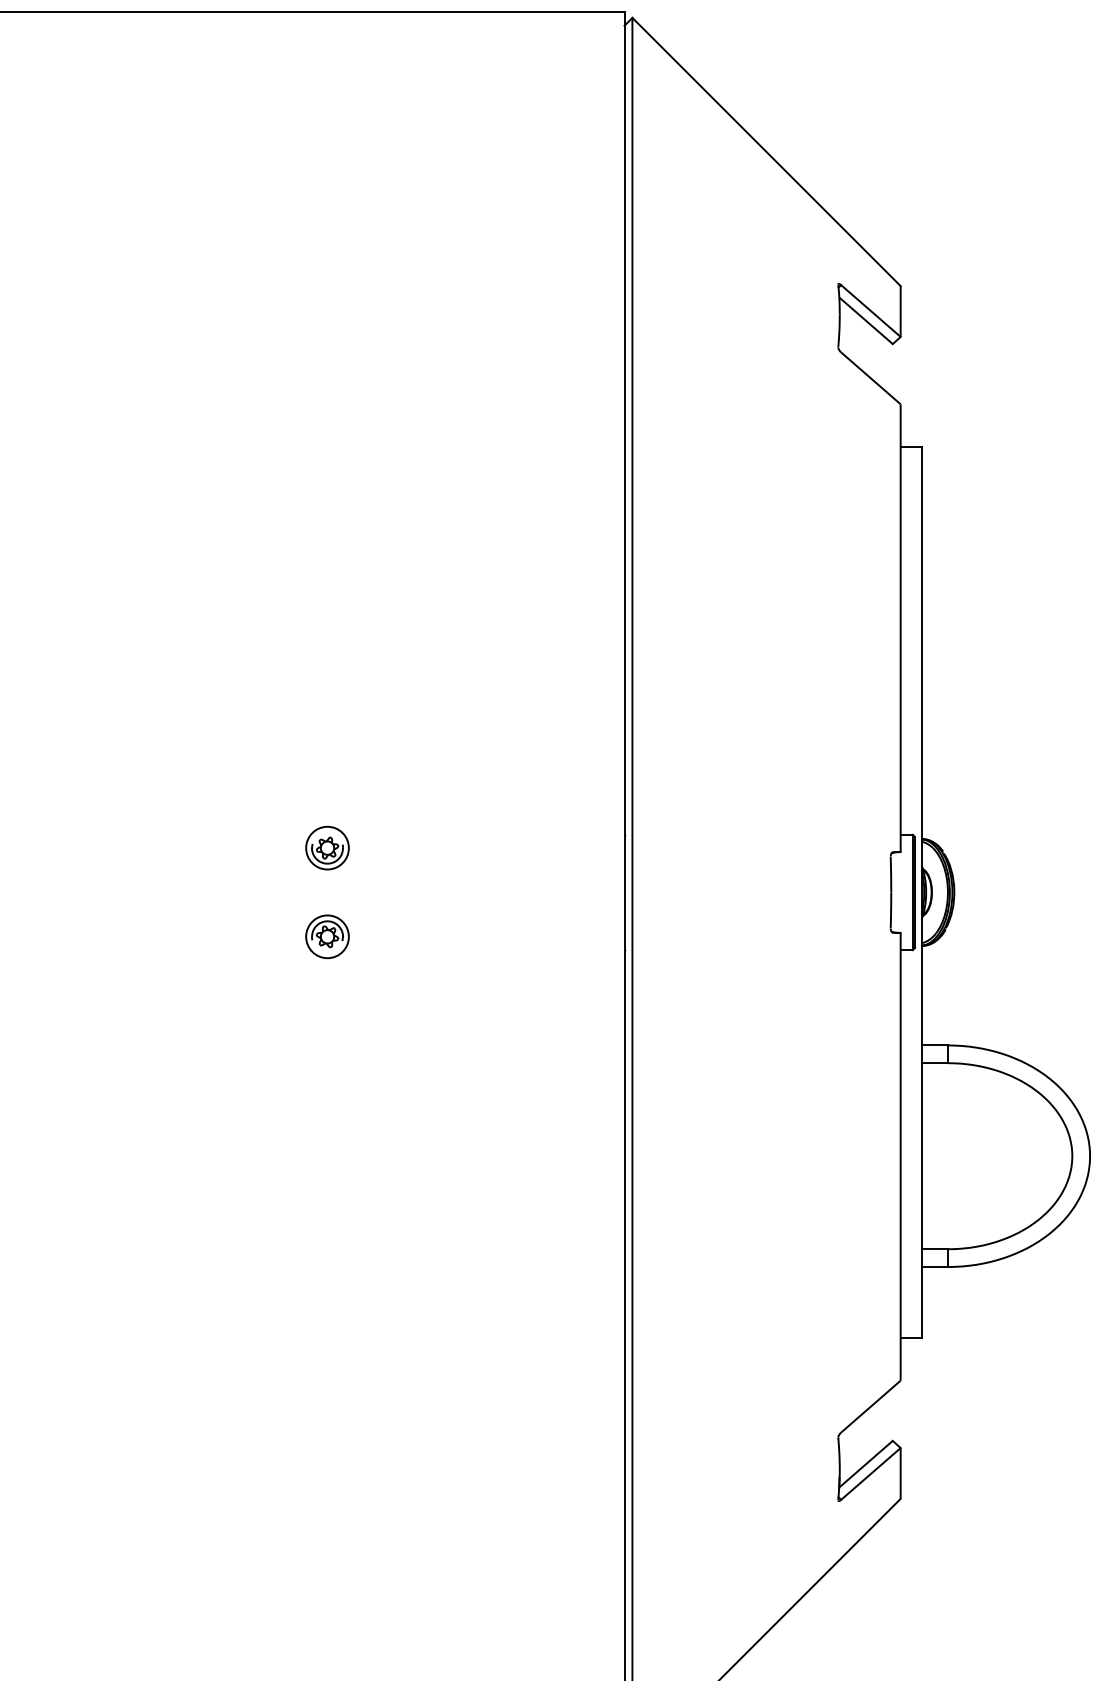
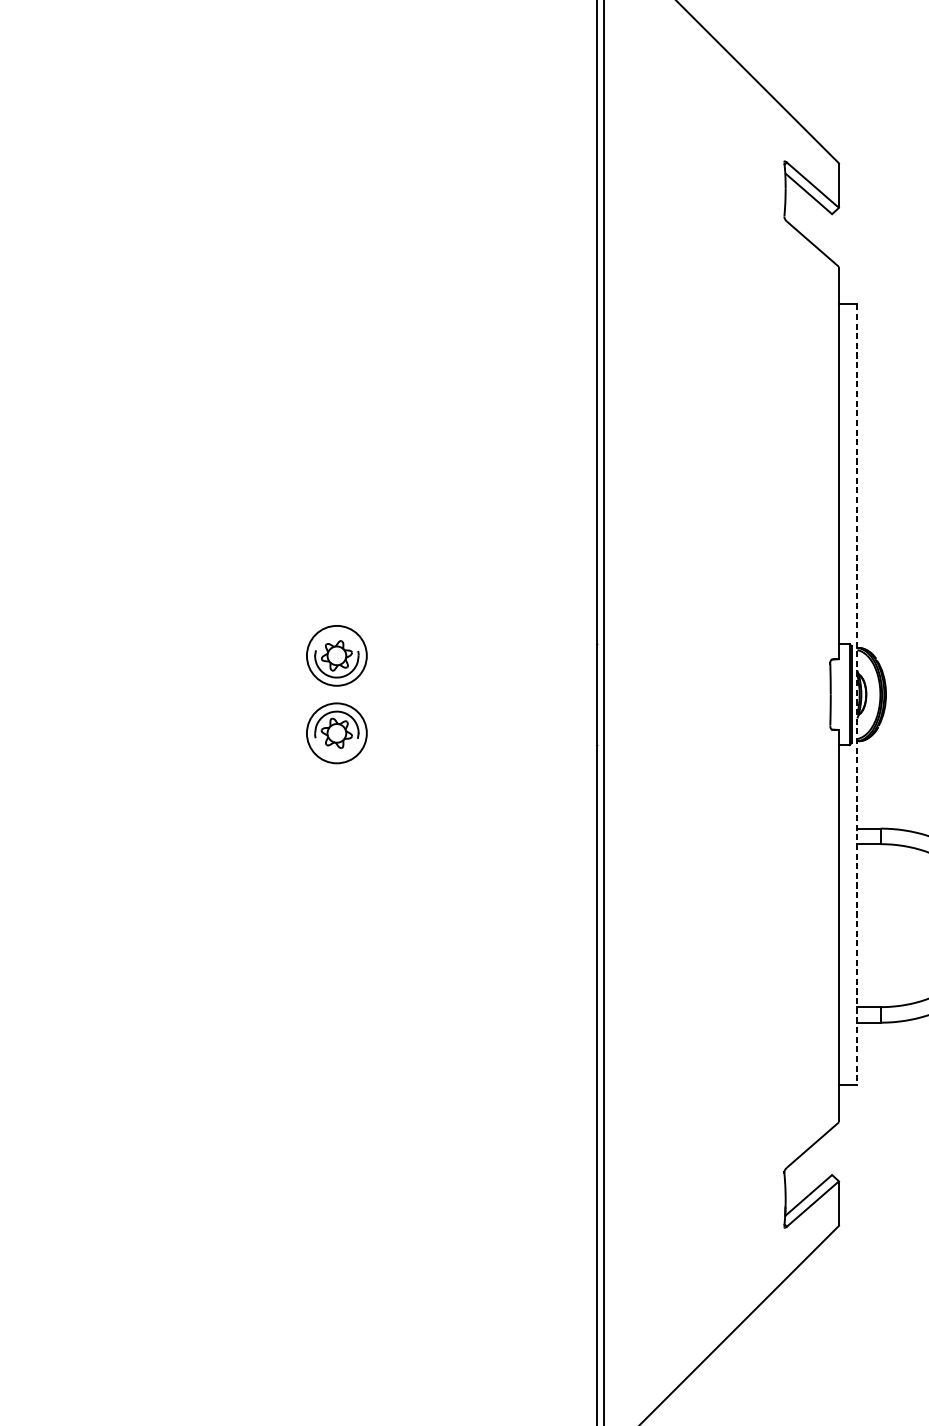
part: (327, 847) -> (336, 655), size x1.6
line: (921, 892) -> (857, 694), solid -> dashed
part: (327, 936) -> (336, 733), size x1.6

